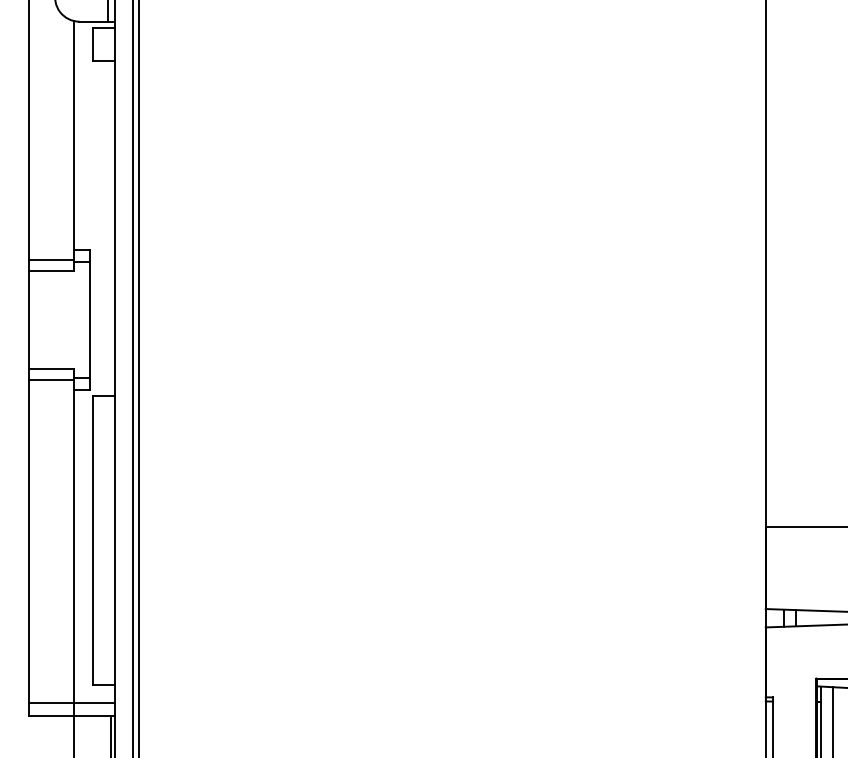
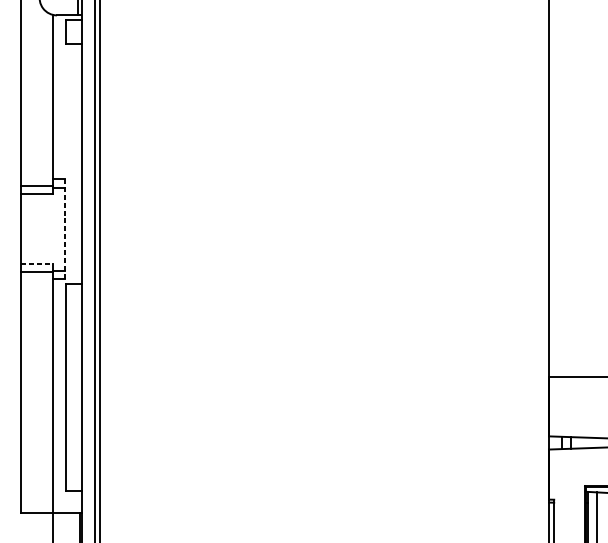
line: (90, 319) -> (64, 228), solid -> dashed
line: (51, 369) -> (37, 264), solid -> dashed
line: (71, 703) -> (51, 504), removed

